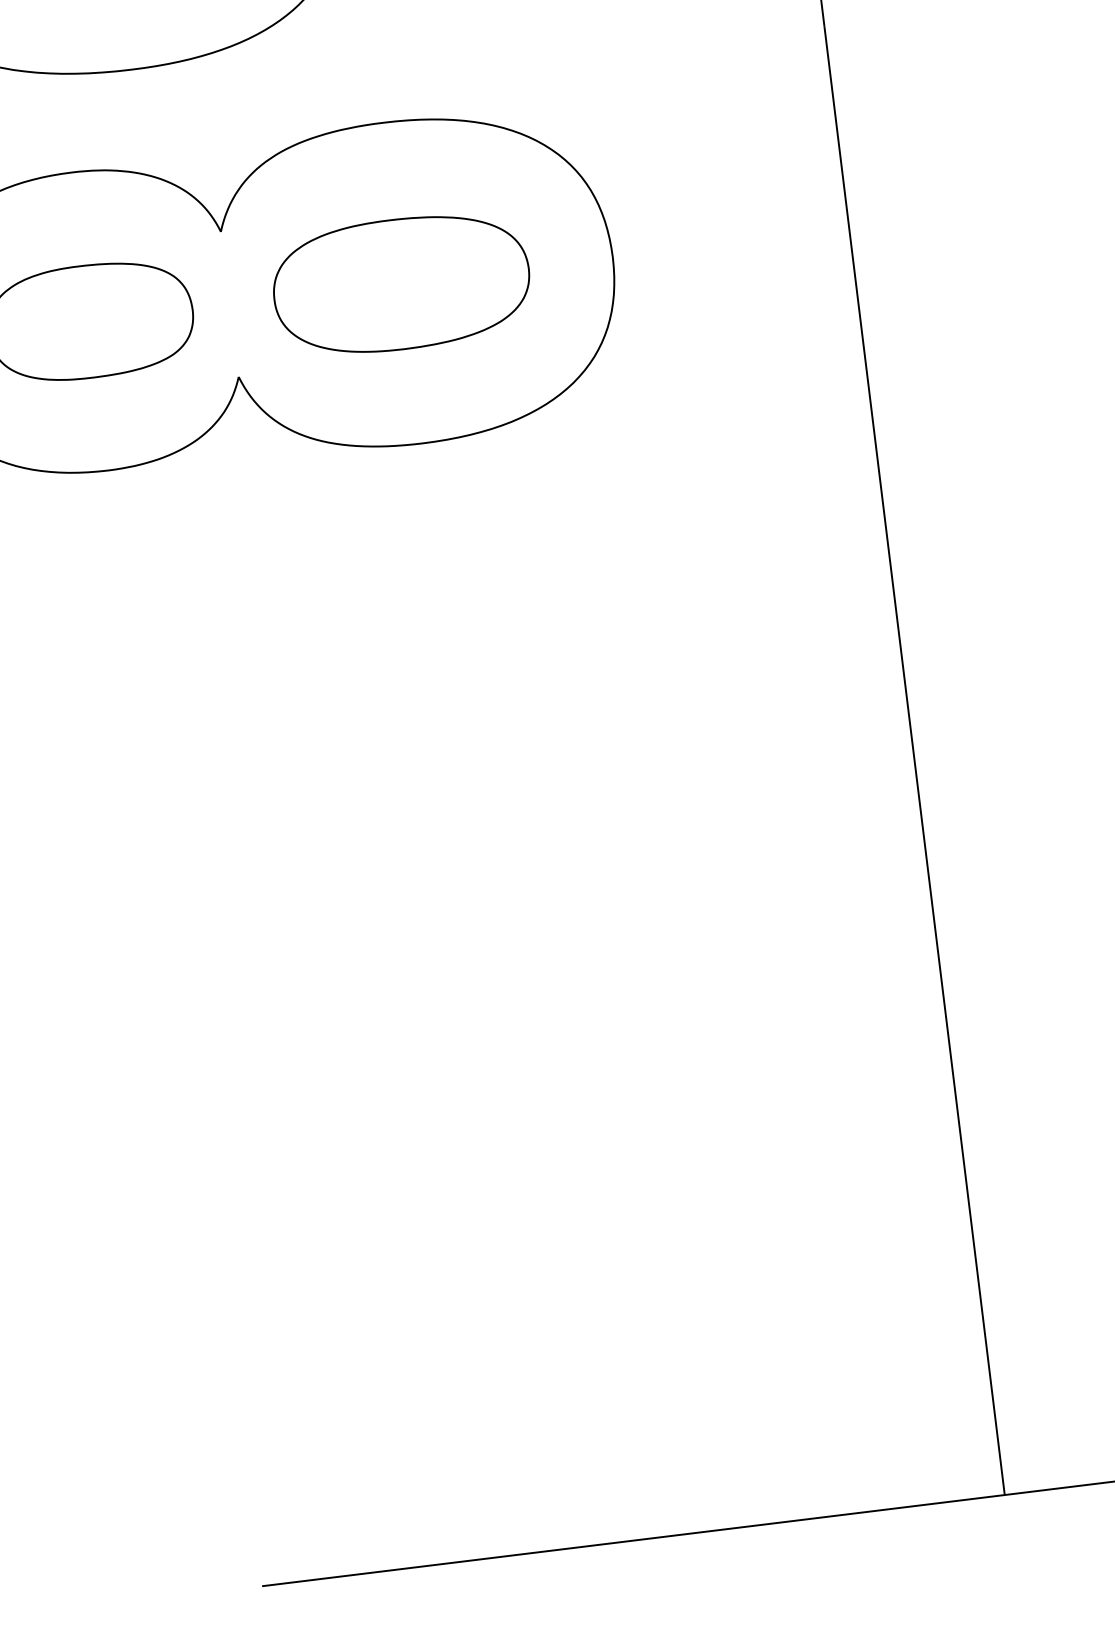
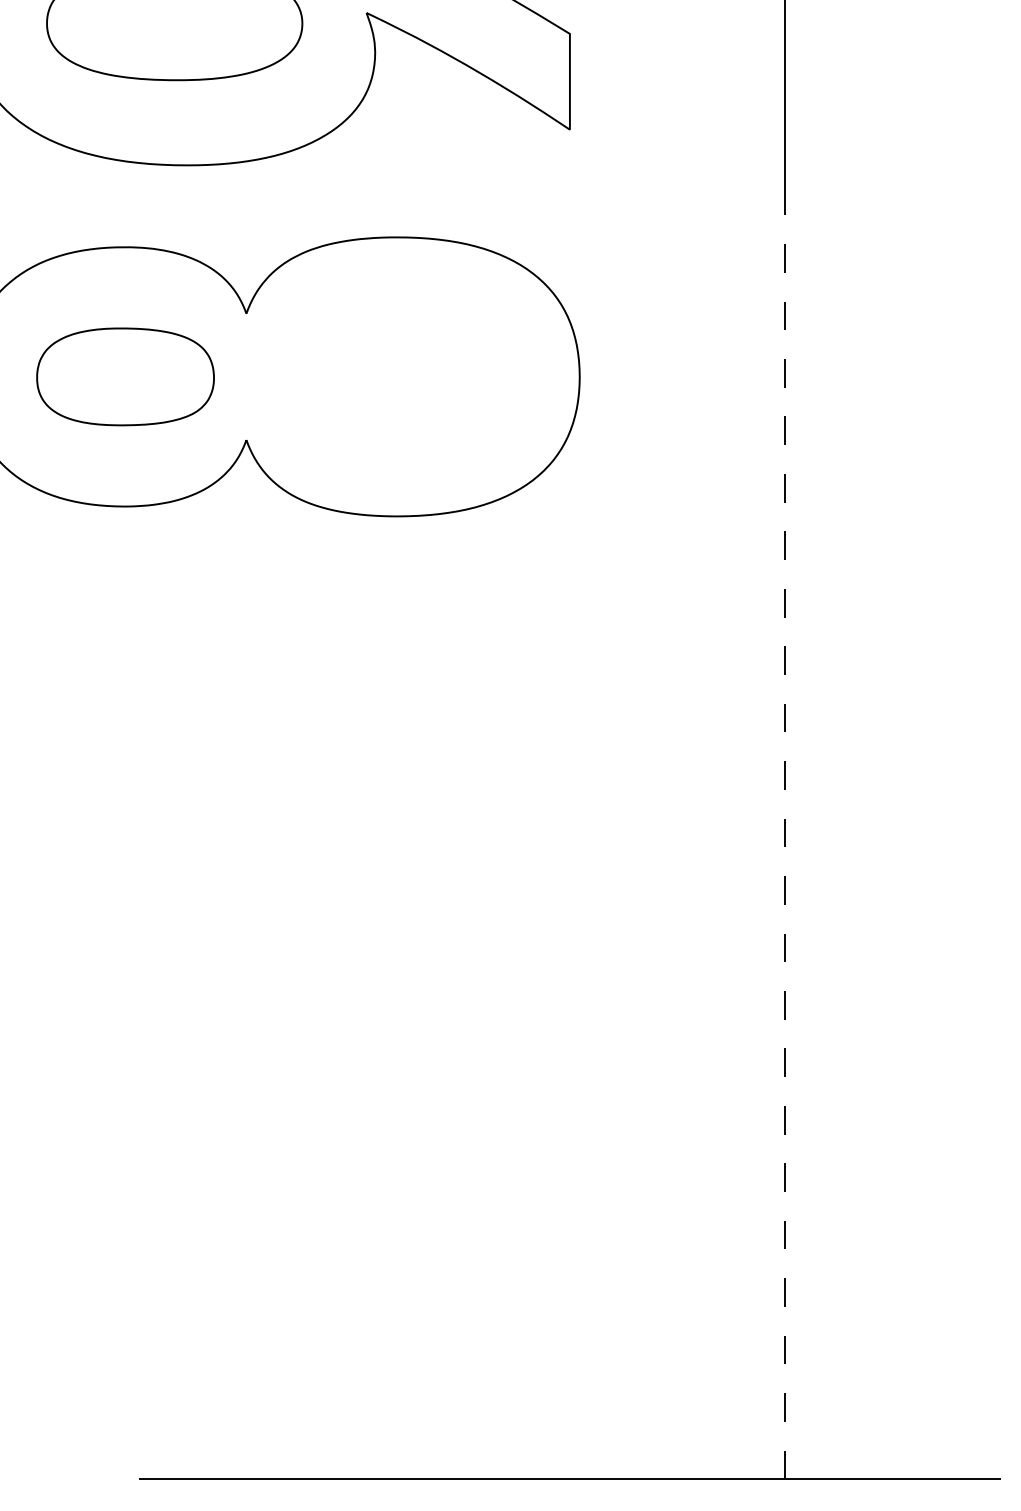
part: (401, 284) -> (395, 377), removed
line: (914, 759) -> (785, 839), solid -> dashed

